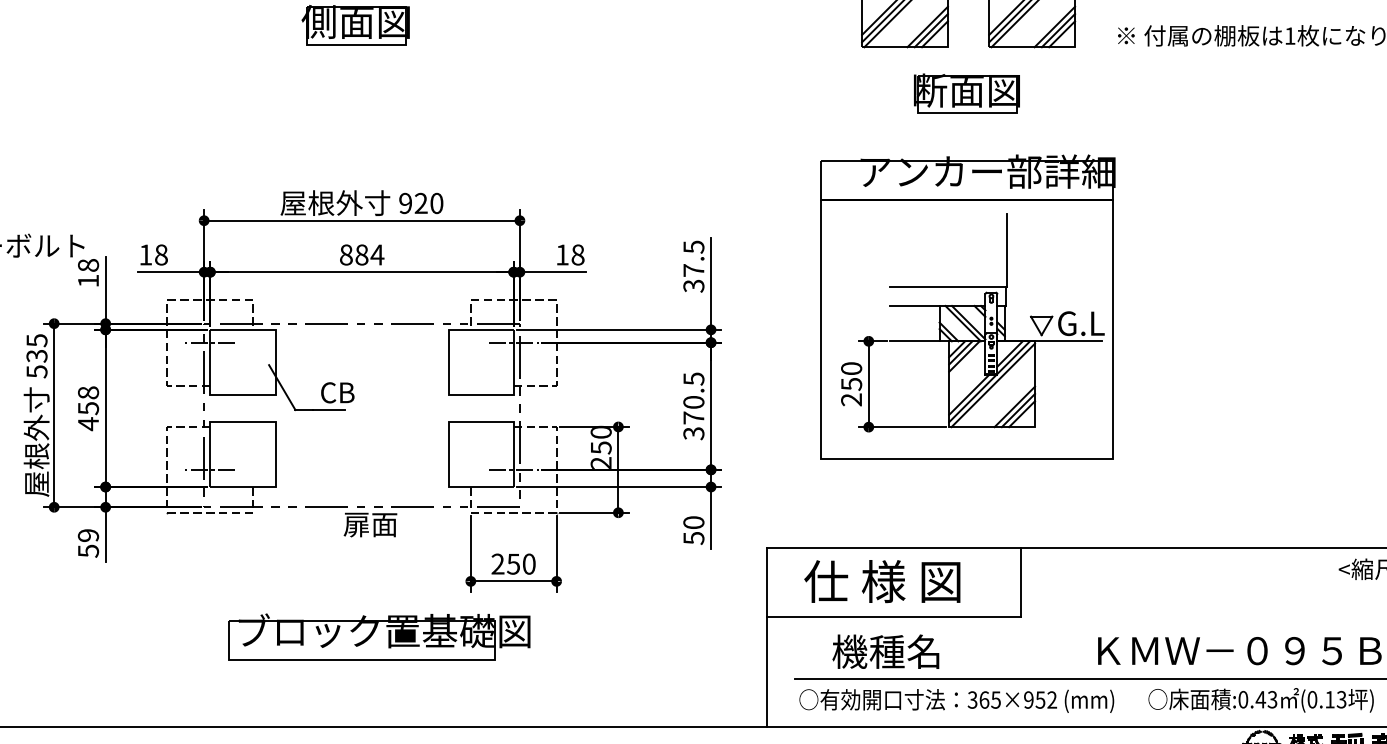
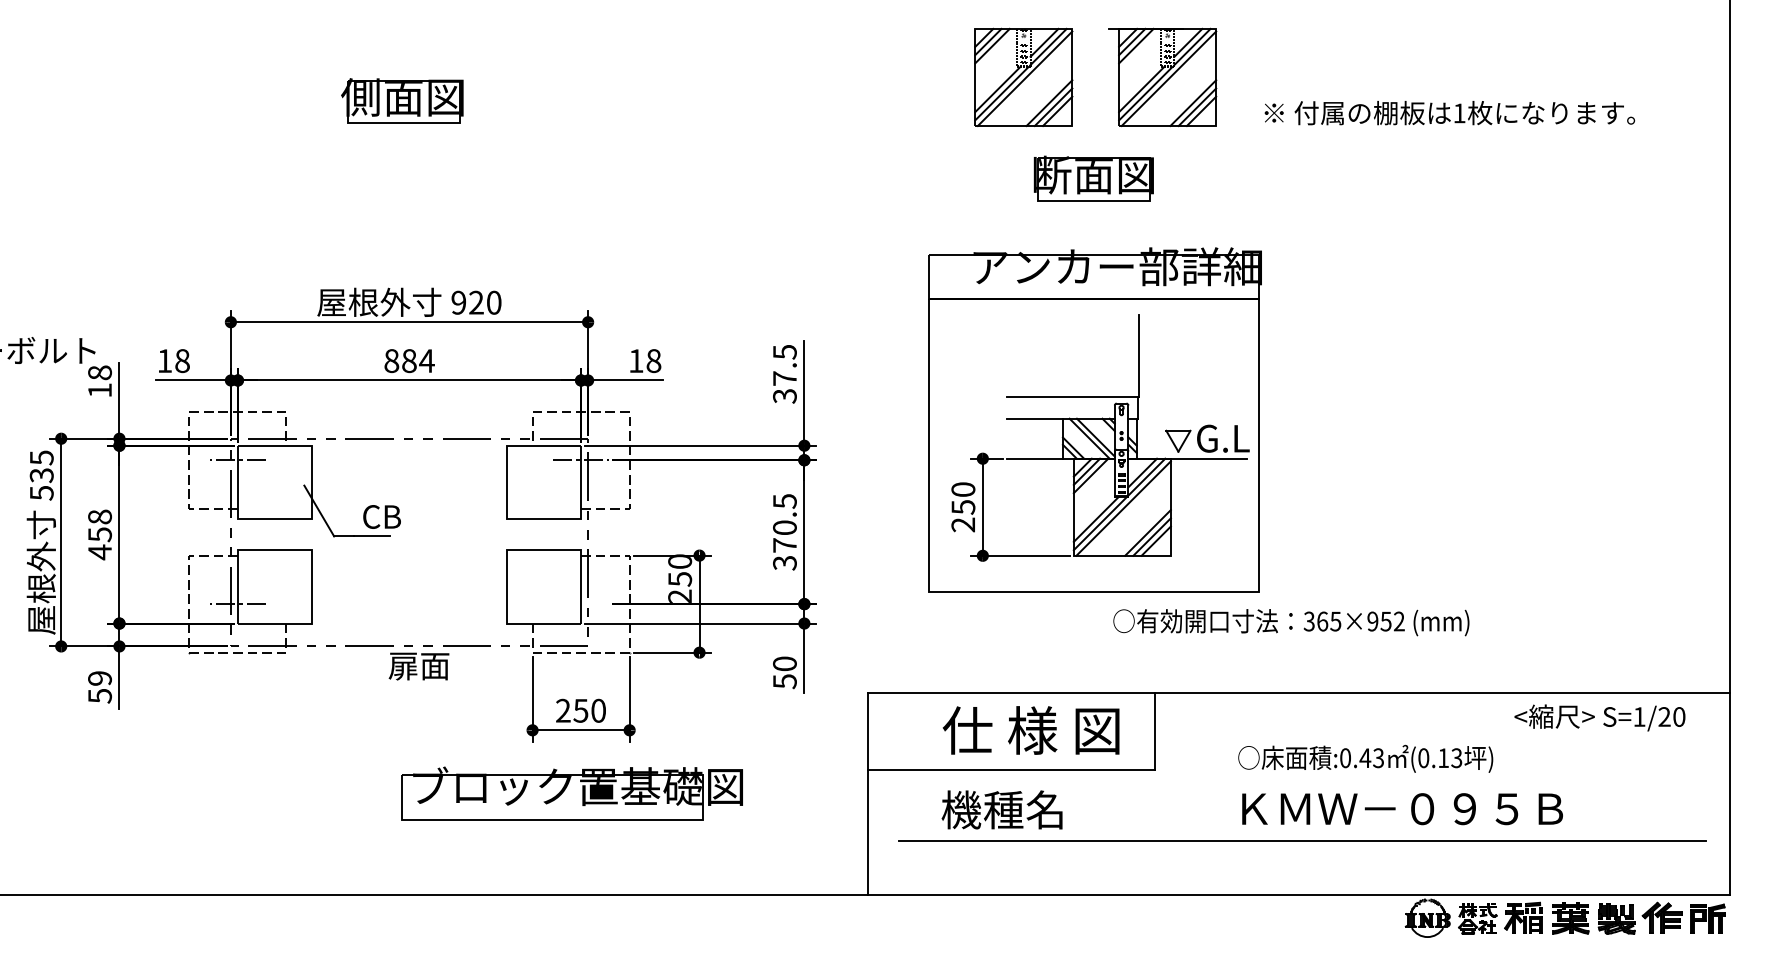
line: (513, 470) -> (580, 604), removed
text: (881, 581) -> (1030, 730), moved
part: (378, 637) -> (571, 793), moved
text: (1260, 699) -> (1365, 758), moved
text: (956, 700) -> (1291, 622), moved

